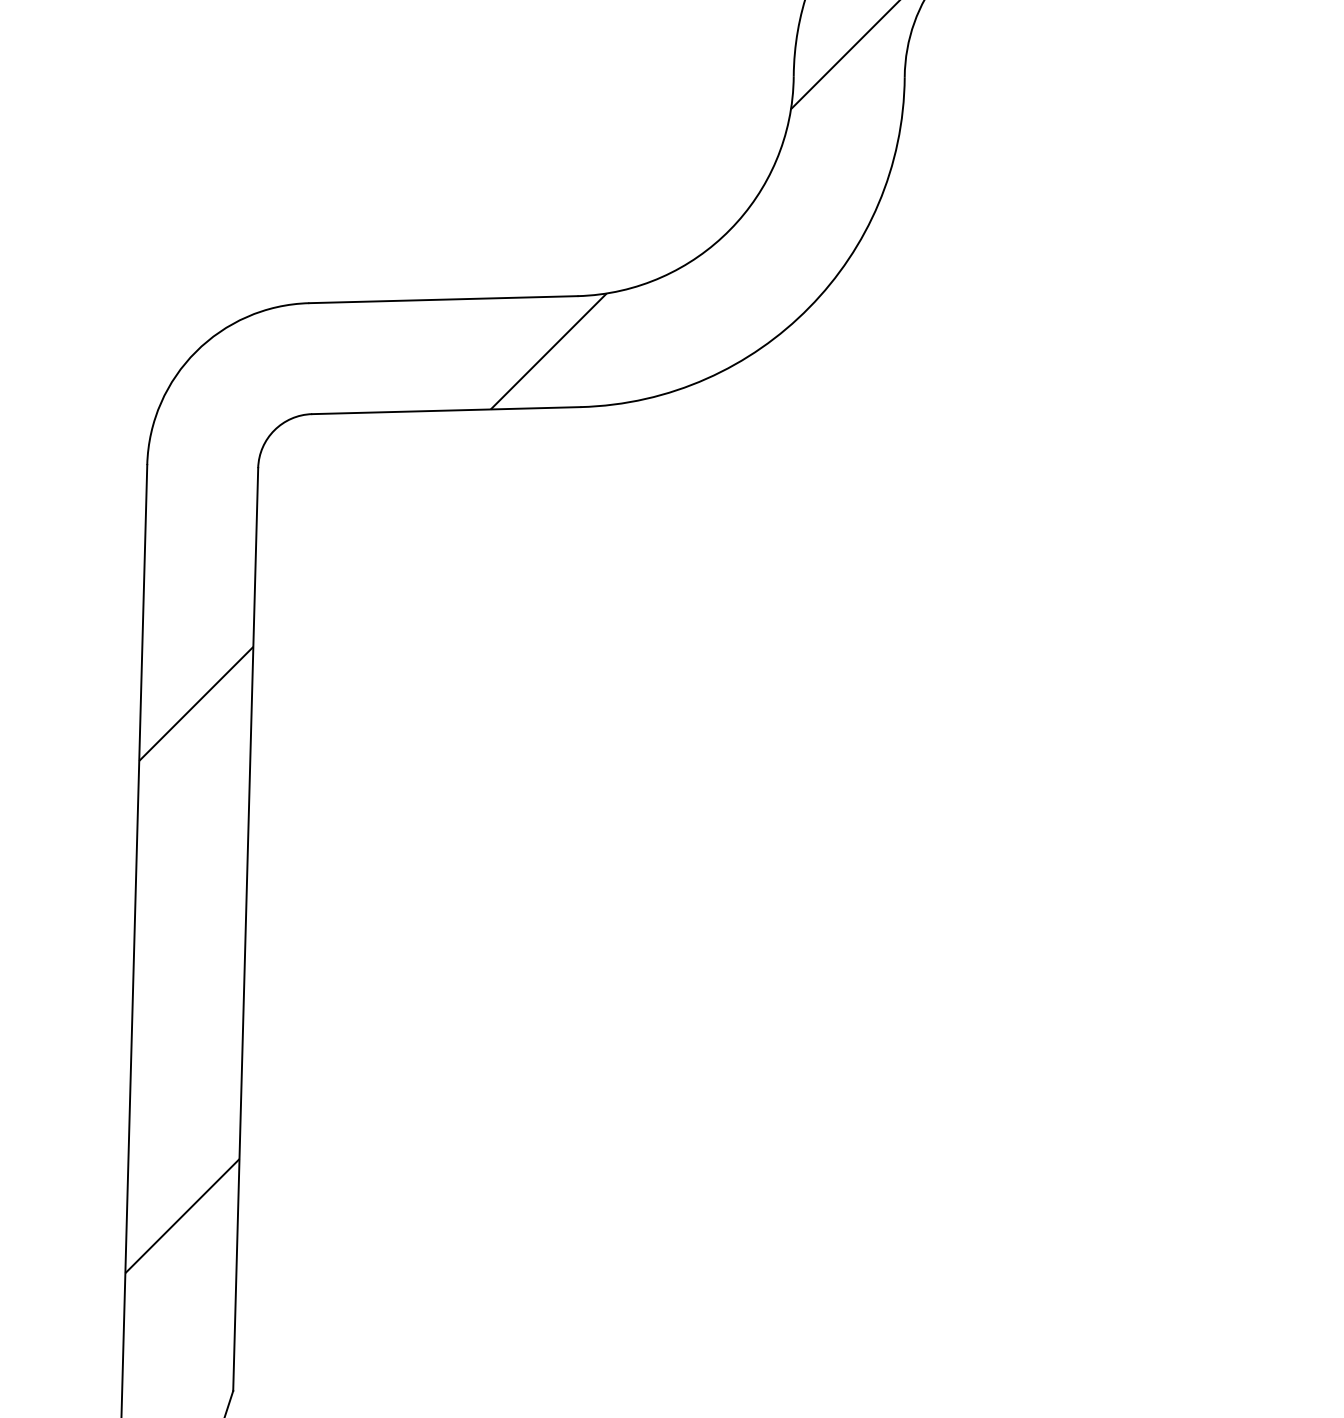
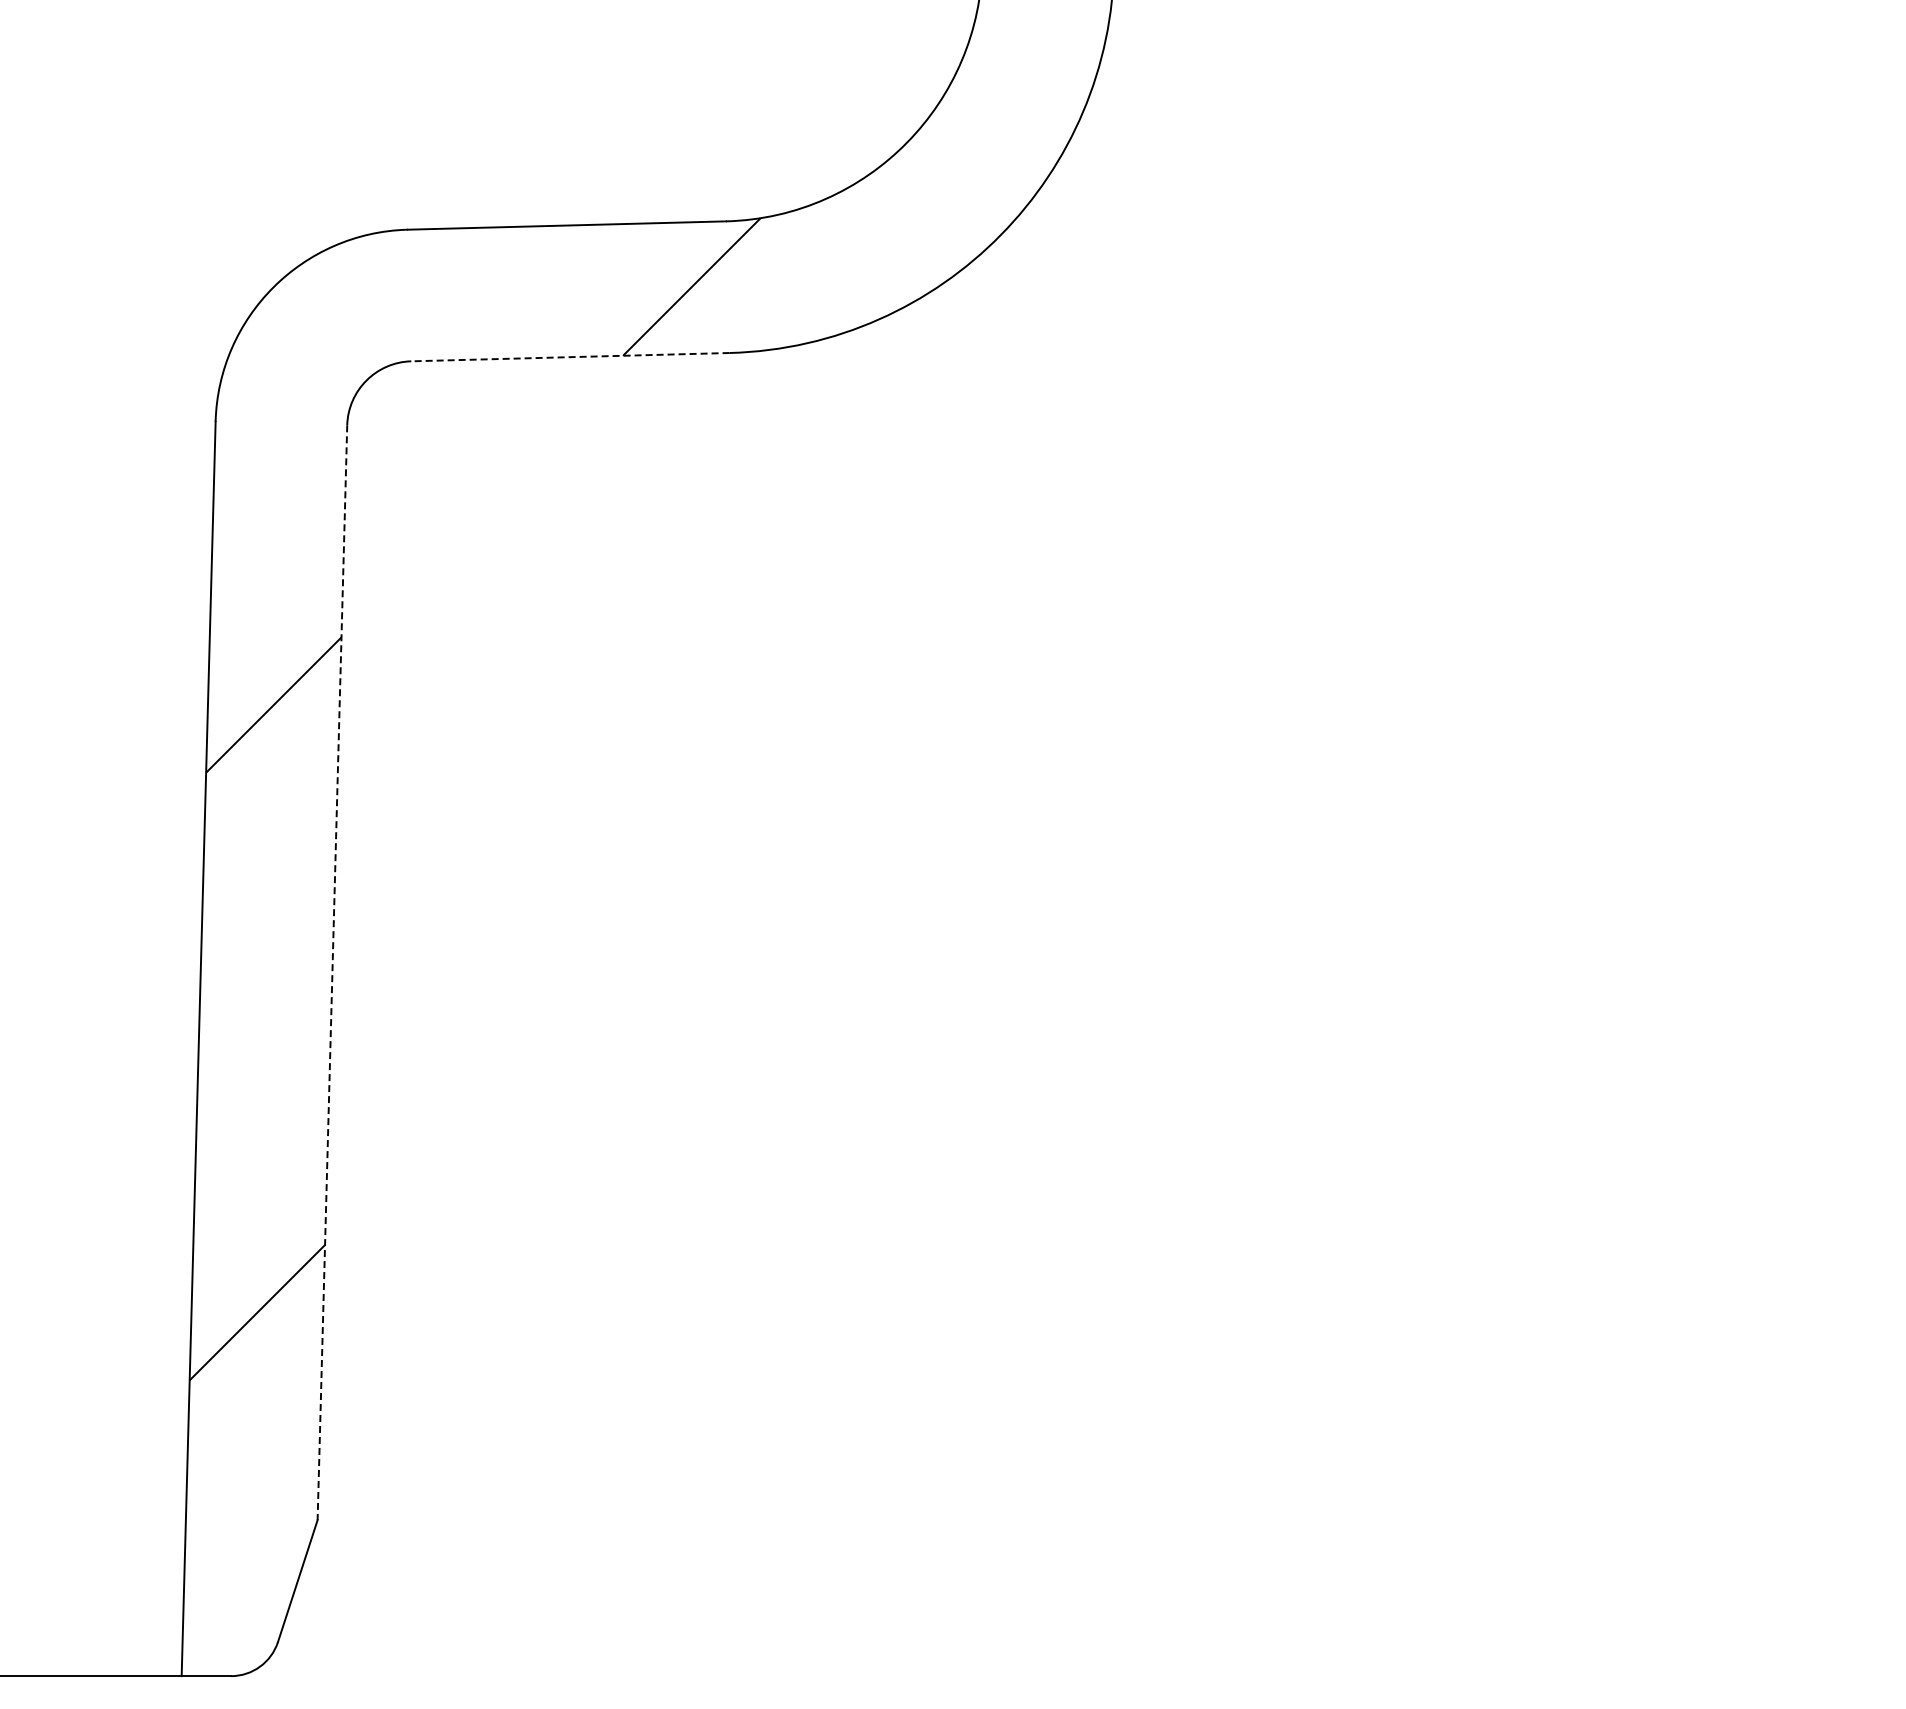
line: (445, 410) -> (569, 357), solid -> dashed
line: (245, 929) -> (332, 972), solid -> dashed

